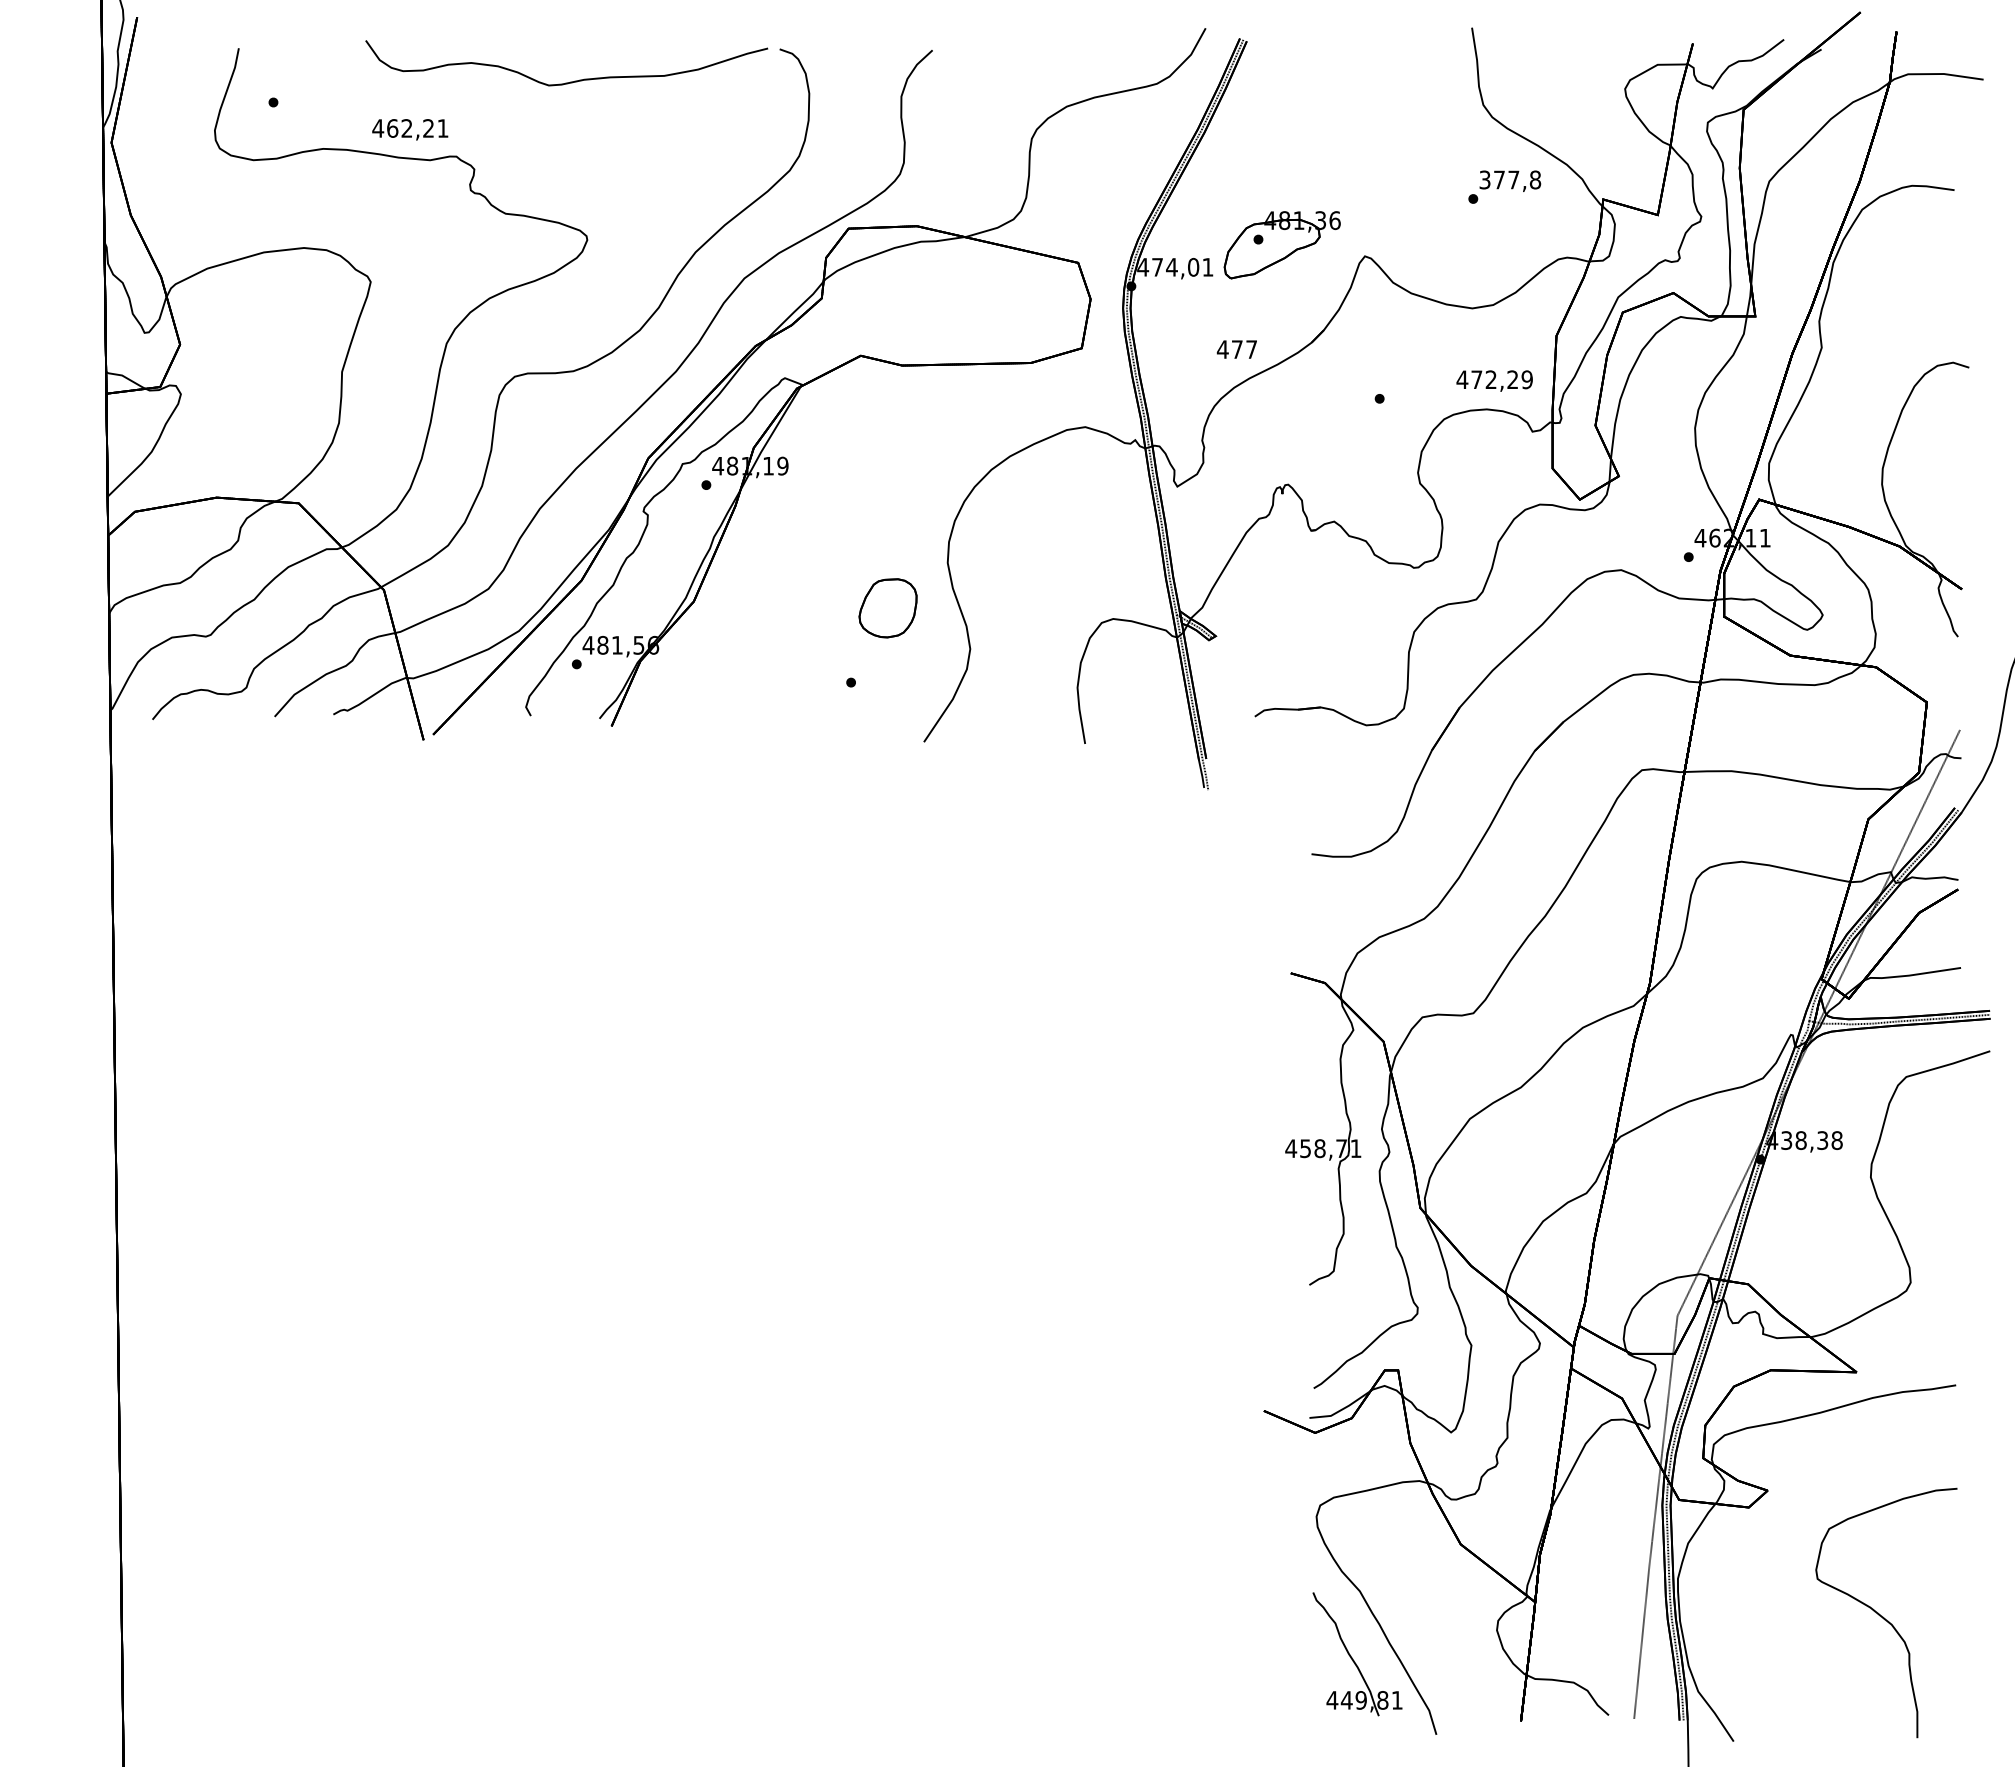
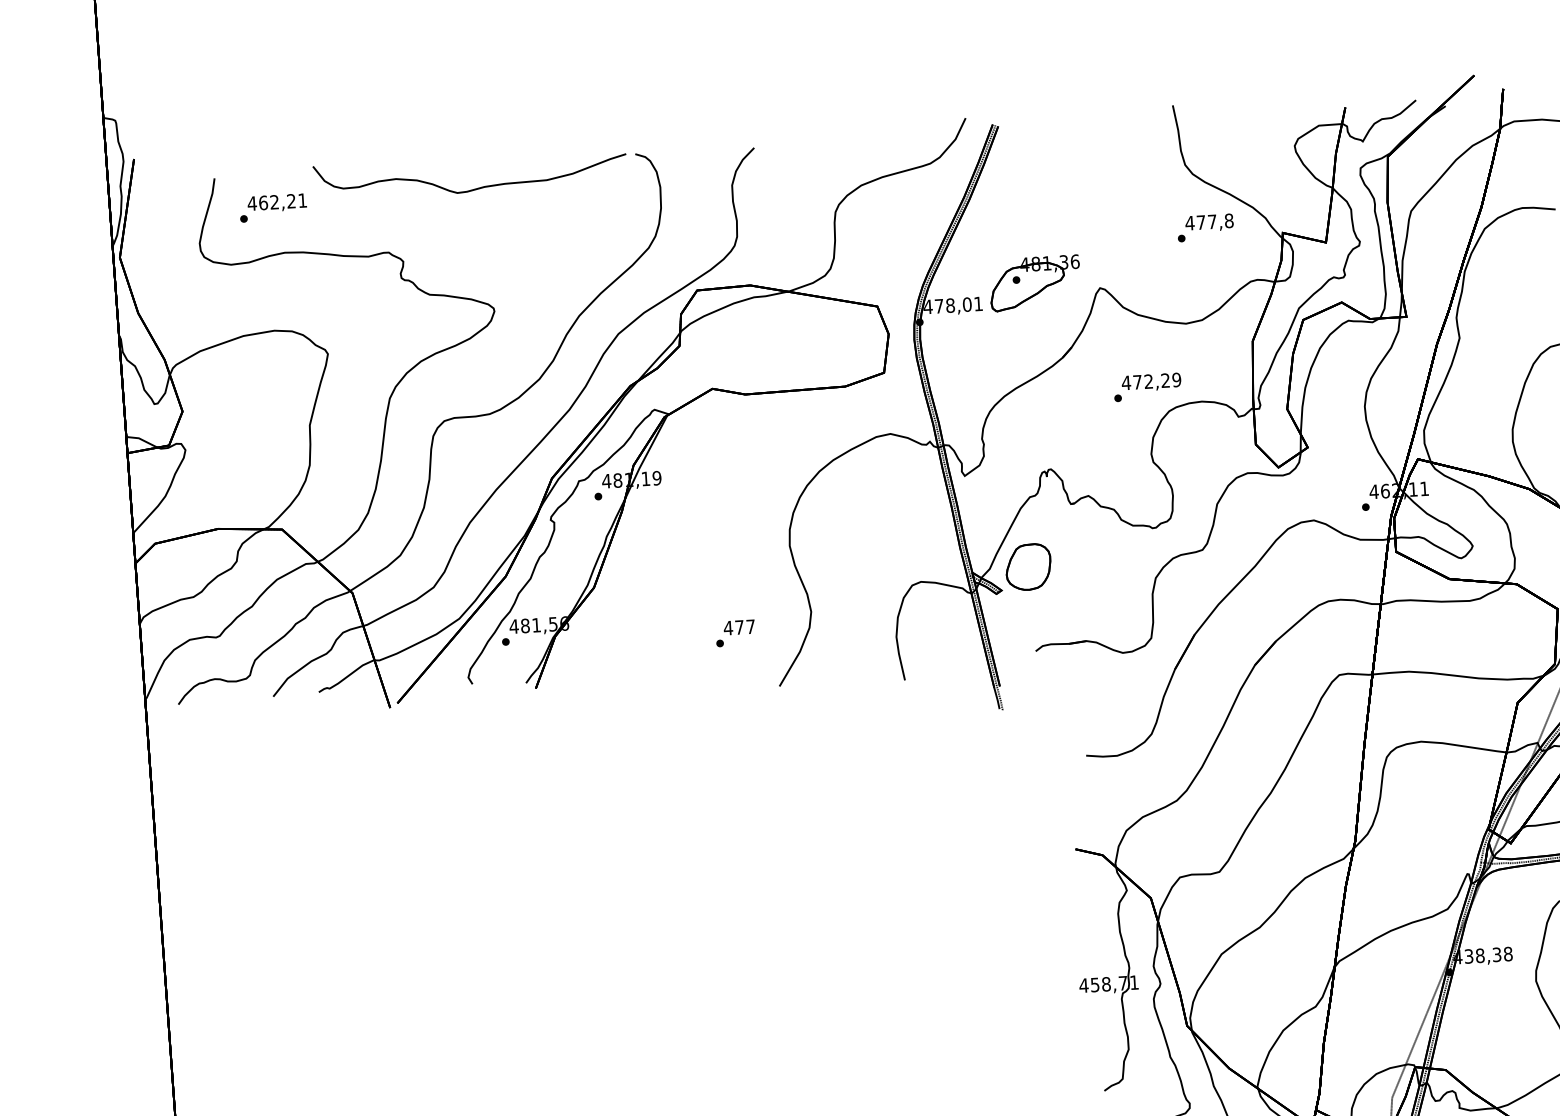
text: (410, 129) -> (277, 202), moved
text: (1484, 179) -> (1189, 222), 377,8 -> 477,8
text: (1171, 266) -> (950, 305), 474,01 -> 478,01
text: (1236, 349) -> (738, 627), moved
text: (1494, 380) -> (1151, 382), moved
part: (887, 608) -> (1028, 567), moved

